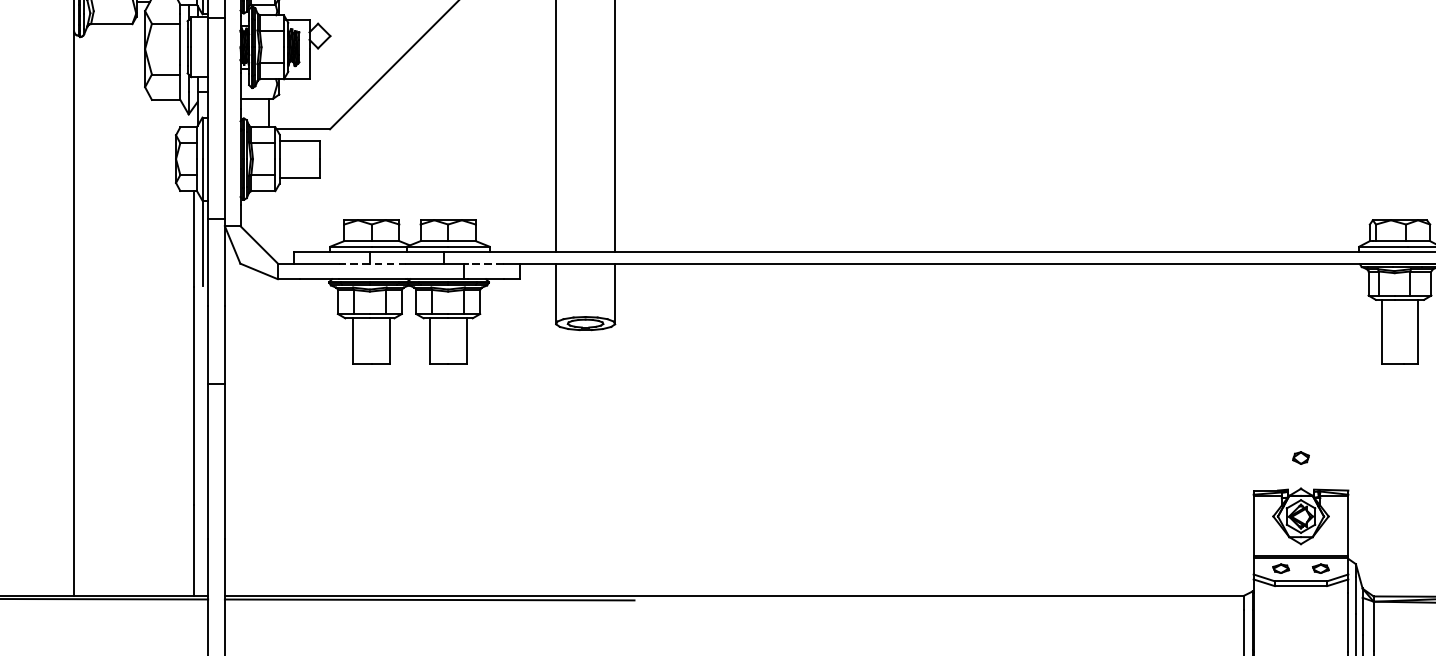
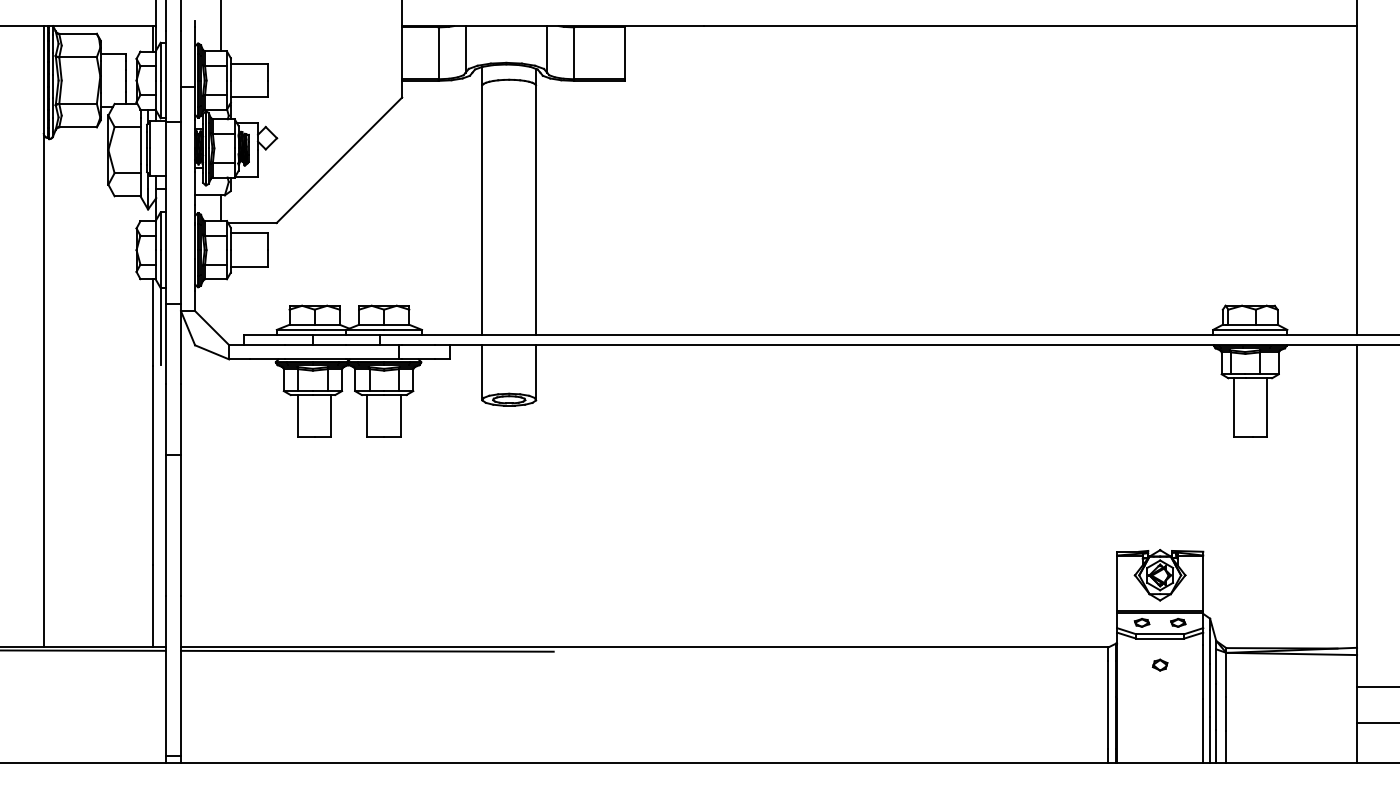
line: (372, 263) -> (315, 345), dashed -> solid
line: (484, 263) -> (417, 345), dashed -> solid
part: (1301, 457) -> (1160, 664), moved

